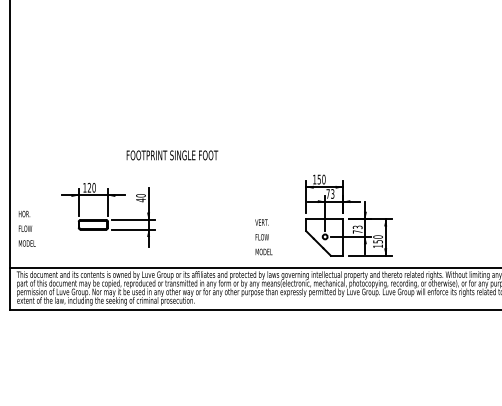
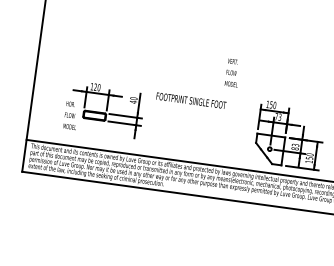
text: (172, 155) -> (191, 100), moved
text: (26, 228) -> (70, 115), moved
text: (357, 231) -> (295, 148), 73 -> 83
text: (263, 237) -> (232, 73), moved

